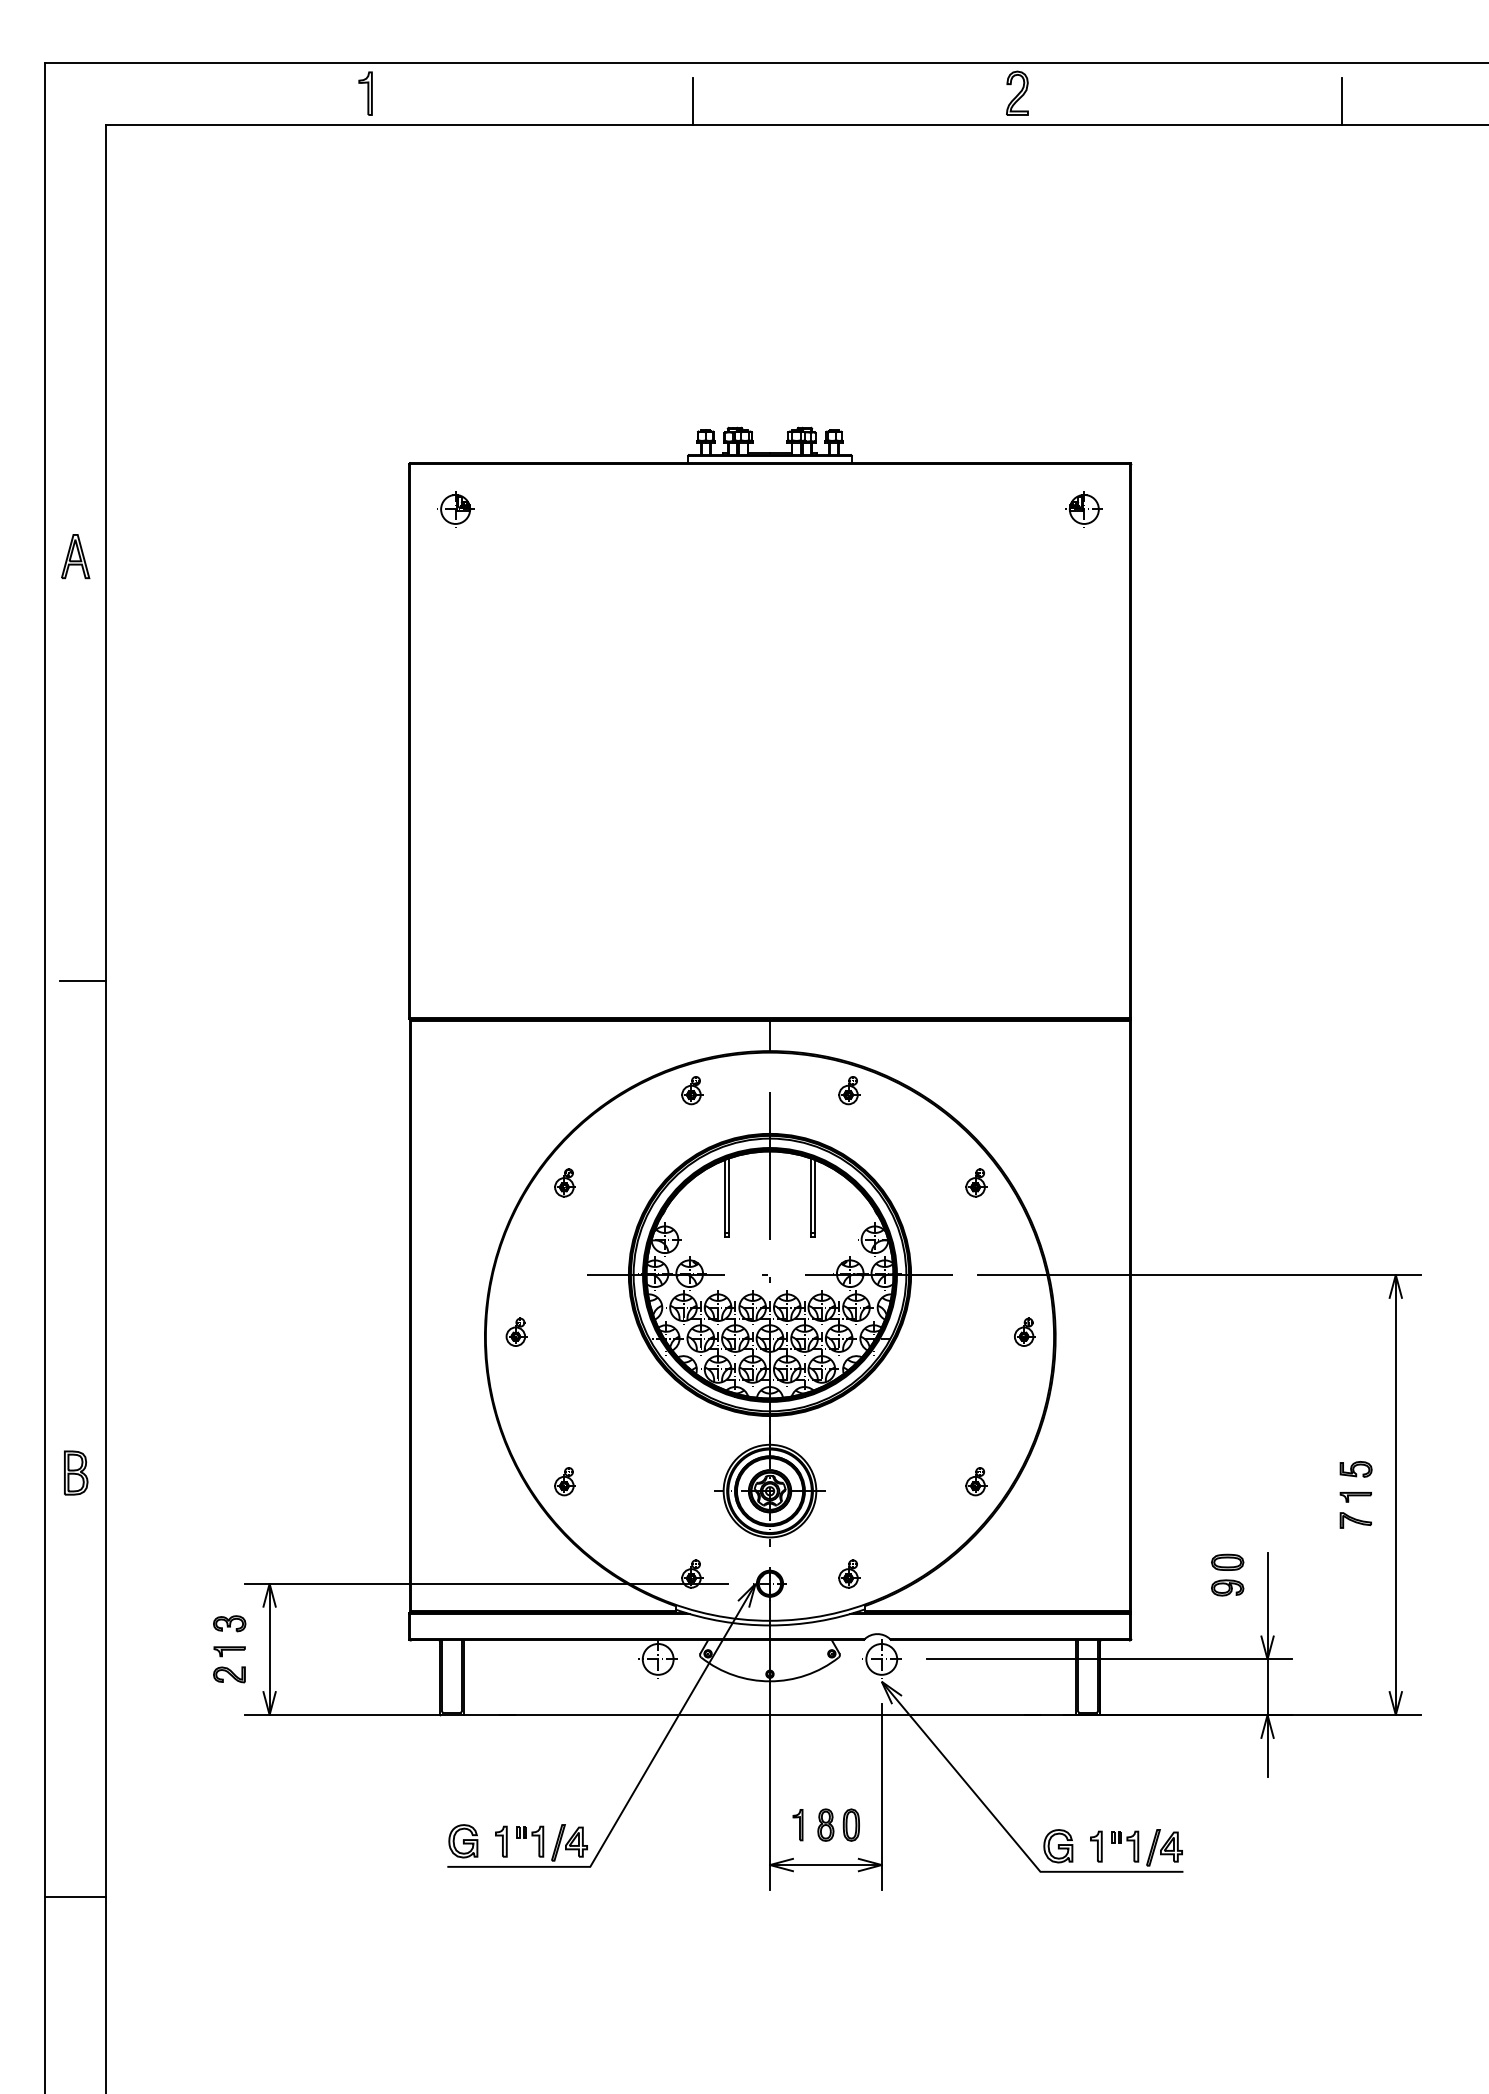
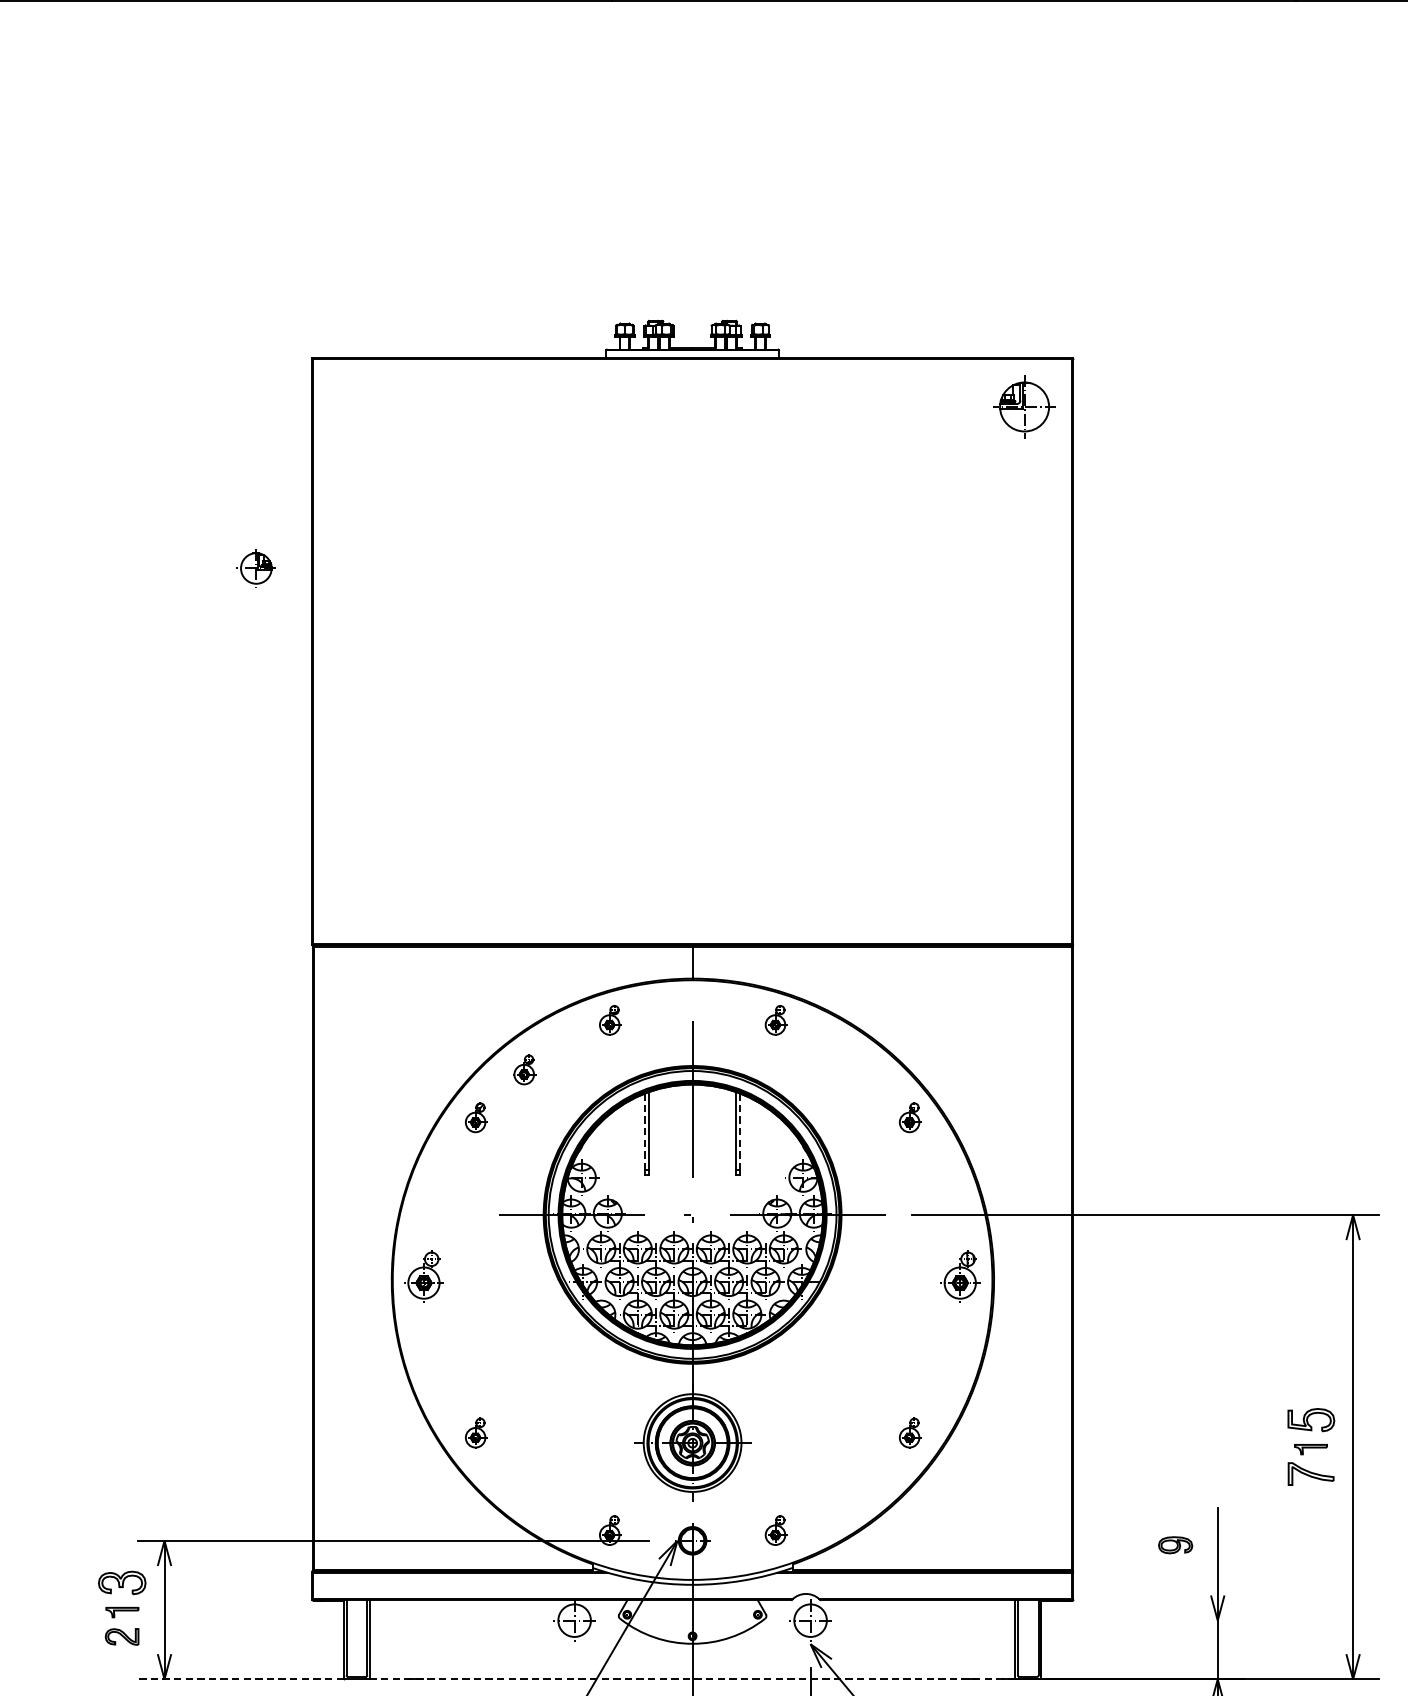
part: (455, 509) -> (256, 568), moved
part: (1083, 509) -> (1023, 407), size x1.6
part: (611, 1137) -> (525, 1069), added
line: (724, 1195) -> (644, 1131), solid -> dashed
line: (815, 1195) -> (740, 1131), solid -> dashed
part: (516, 1331) -> (425, 1274), size x1.6
part: (1024, 1331) -> (961, 1274), size x1.6
part: (1355, 1469) -> (1310, 1420), size x1.4
part: (1355, 1520) -> (1310, 1474), size x1.4
part: (1227, 1561) -> (1175, 1517), removed
part: (229, 1623) -> (122, 1582), size x1.4
line: (1109, 1659) -> (1050, 1620), removed
line: (341, 1715) -> (240, 1679), solid -> dashed
line: (769, 1715) -> (692, 1679), solid -> dashed

